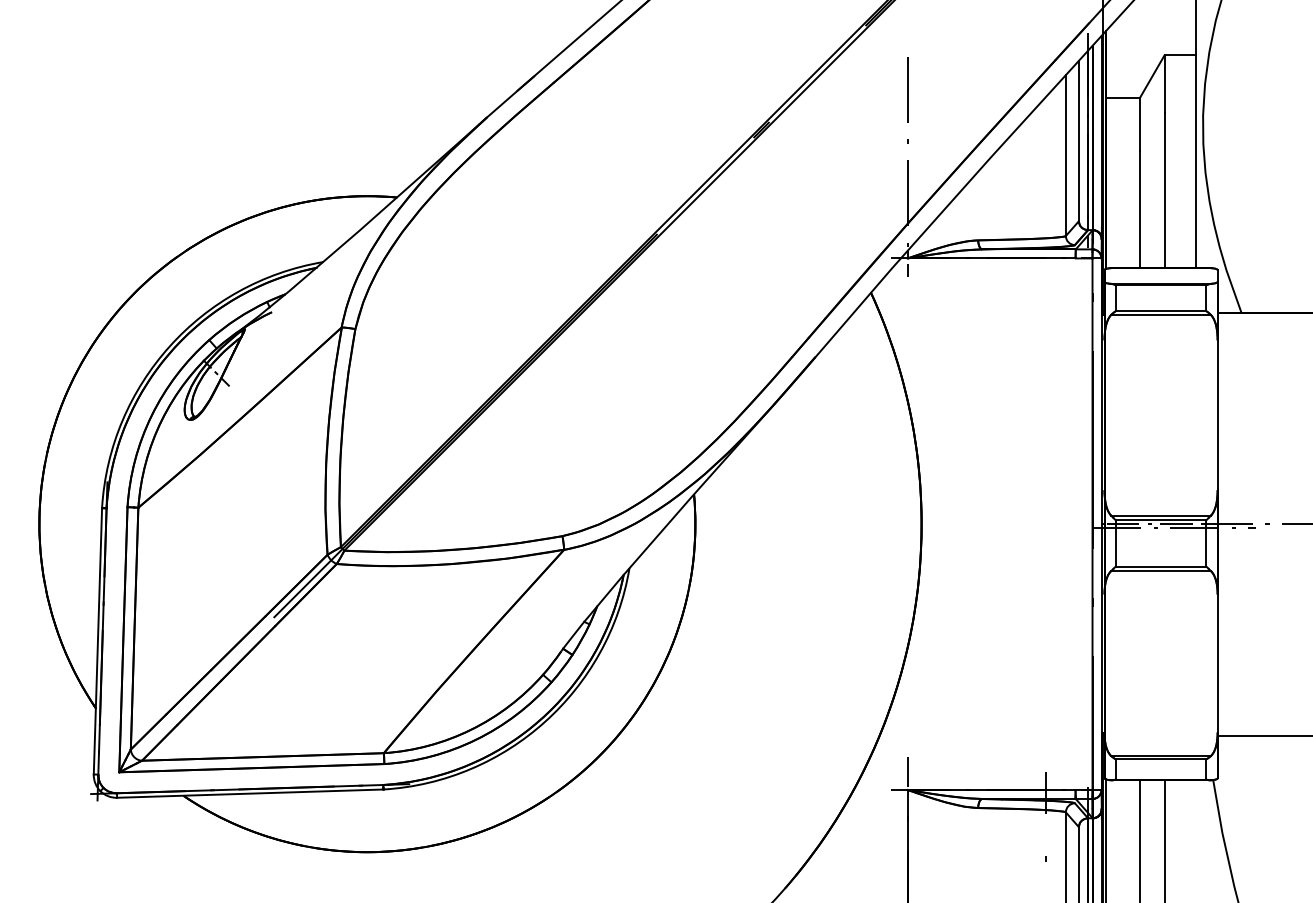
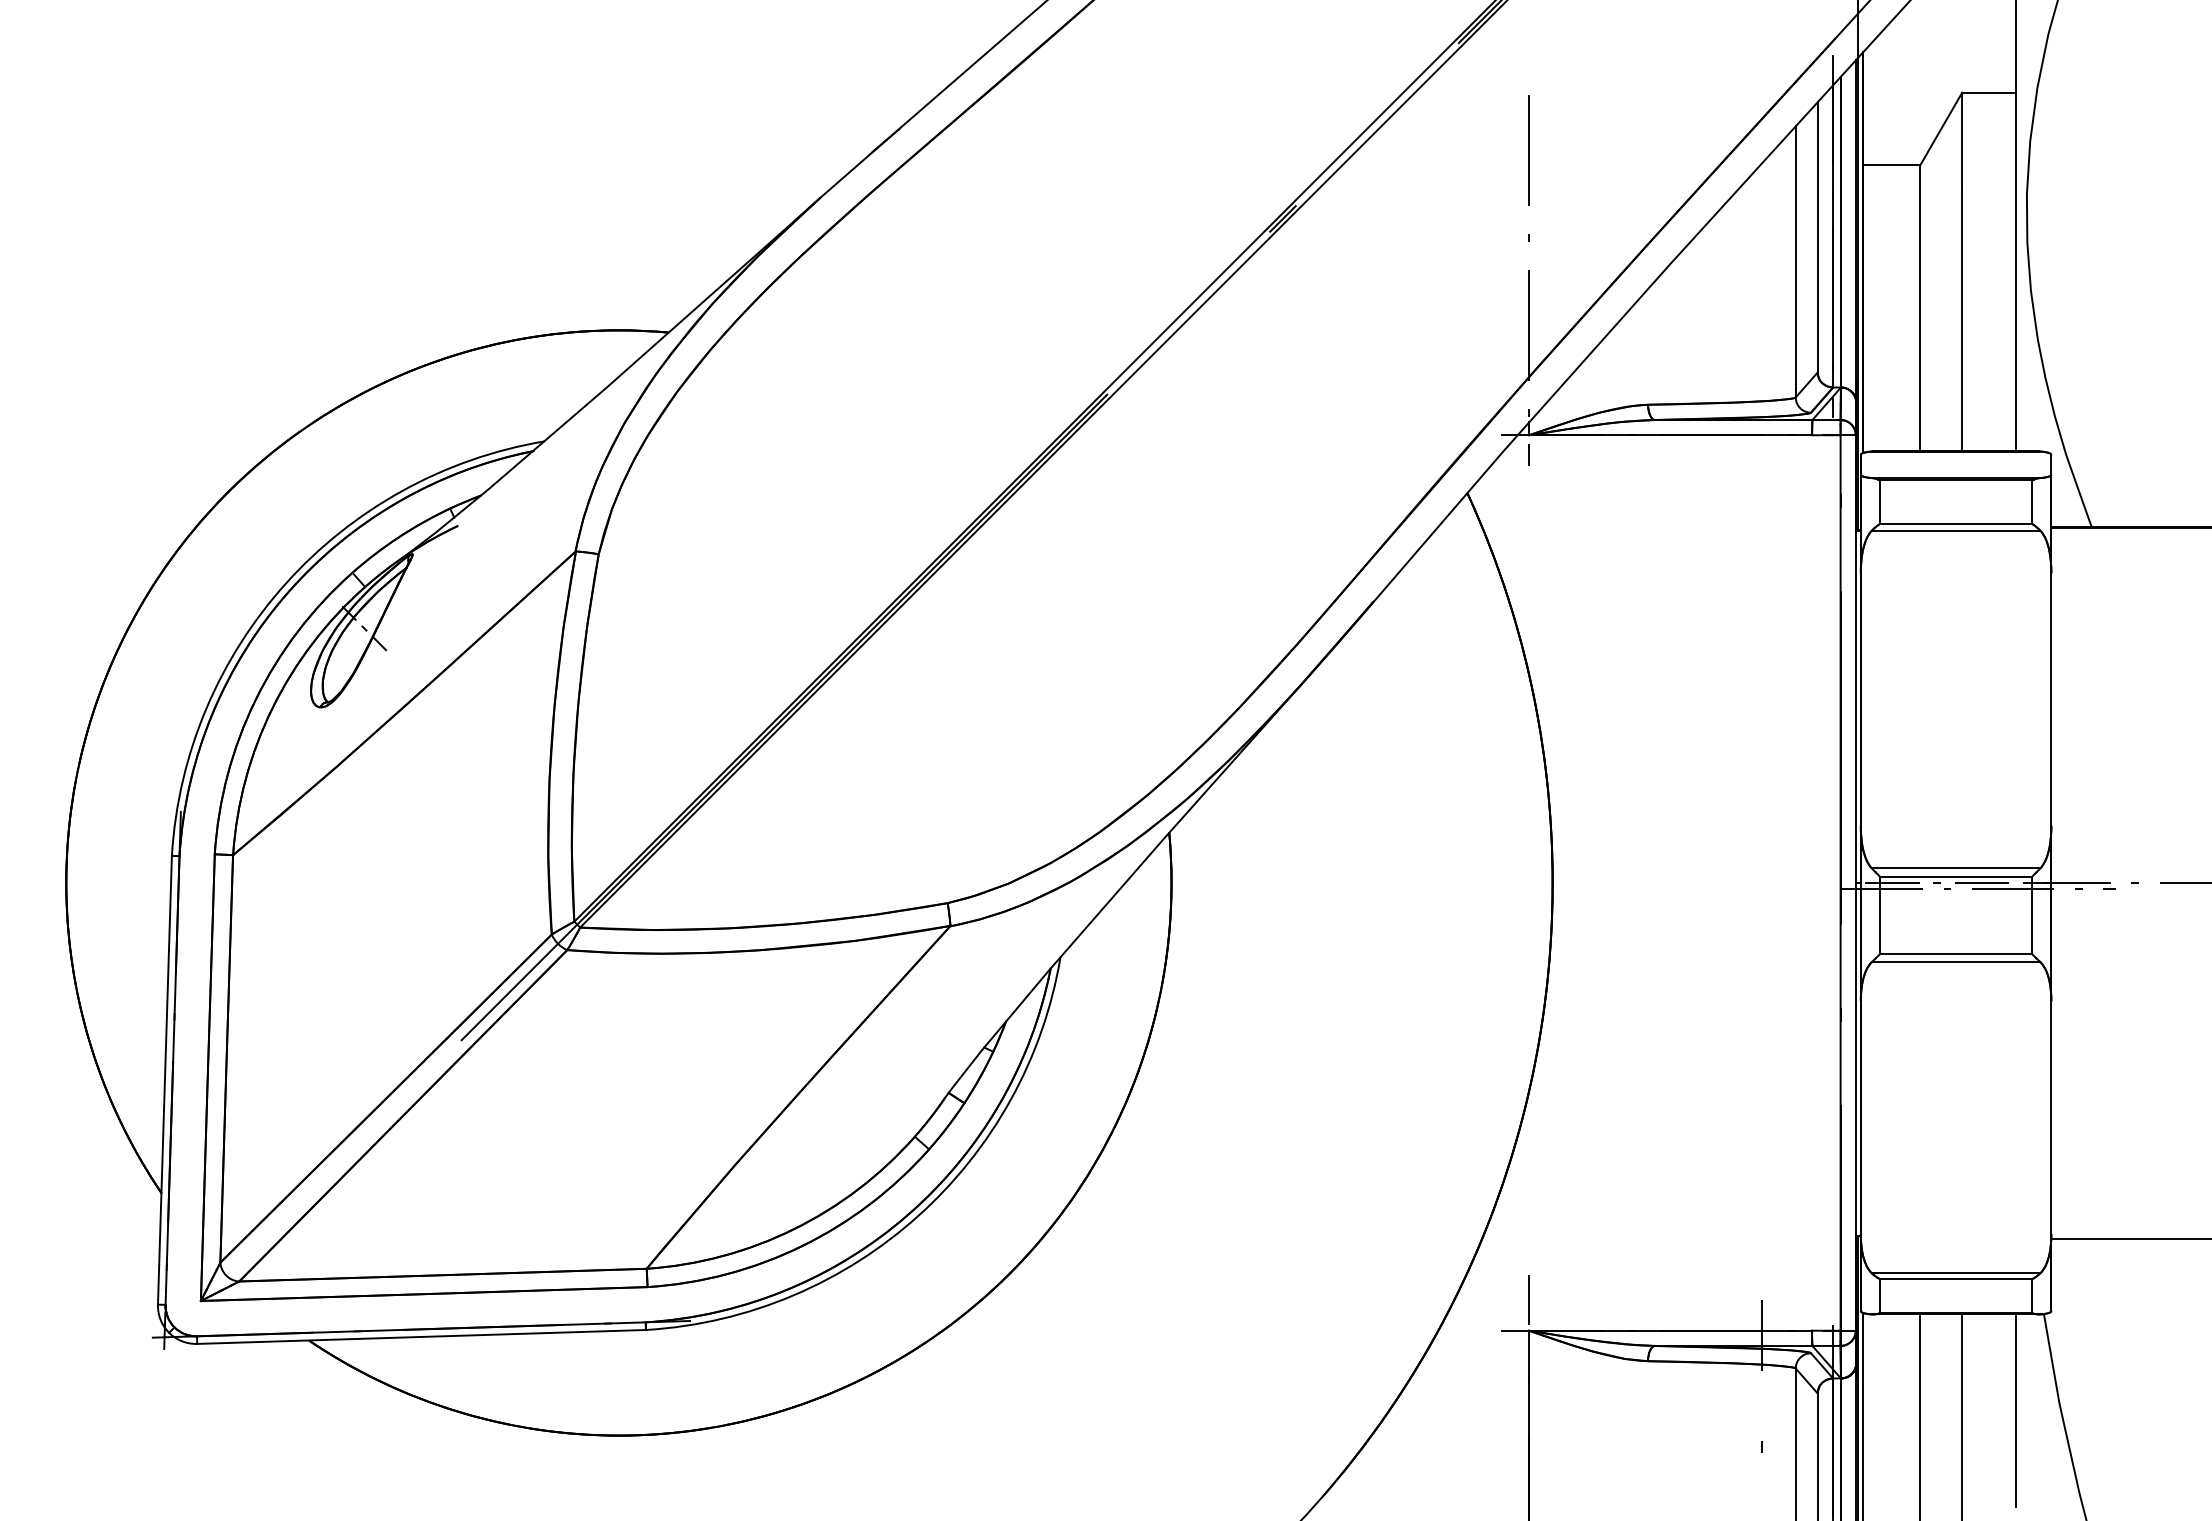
line: (1196, 837) -> (2015, 1410), added

